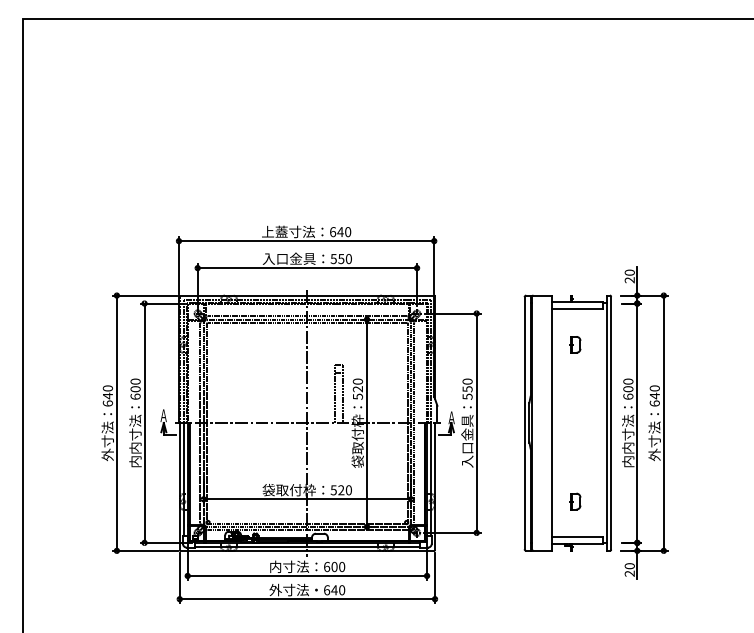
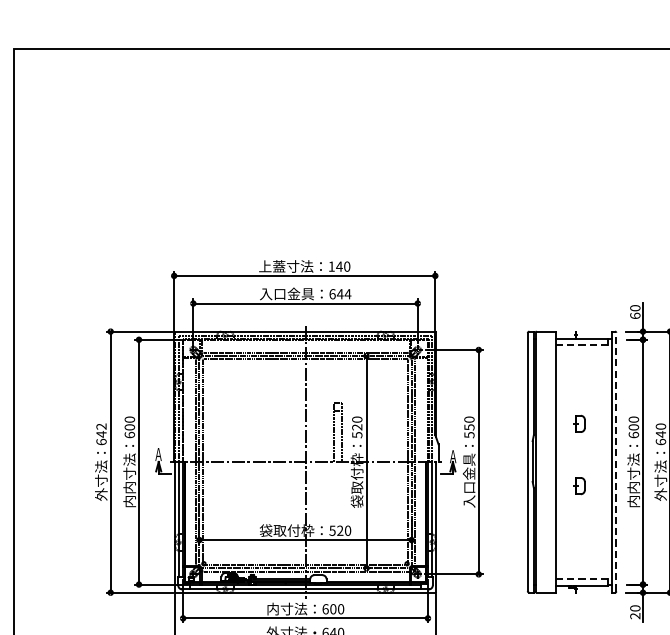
text: (333, 232) -> (332, 267), 640 -> 140
text: (341, 258) -> (340, 293), 550 -> 644
text: (629, 280) -> (635, 316), 20 -> 60
line: (577, 308) -> (581, 344), solid -> dashed
part: (575, 344) -> (579, 423), moved
text: (108, 388) -> (102, 426), 640 -> 642
line: (611, 422) -> (616, 461), solid -> dashed
part: (575, 501) -> (579, 485), moved
line: (577, 537) -> (581, 579), solid -> dashed

